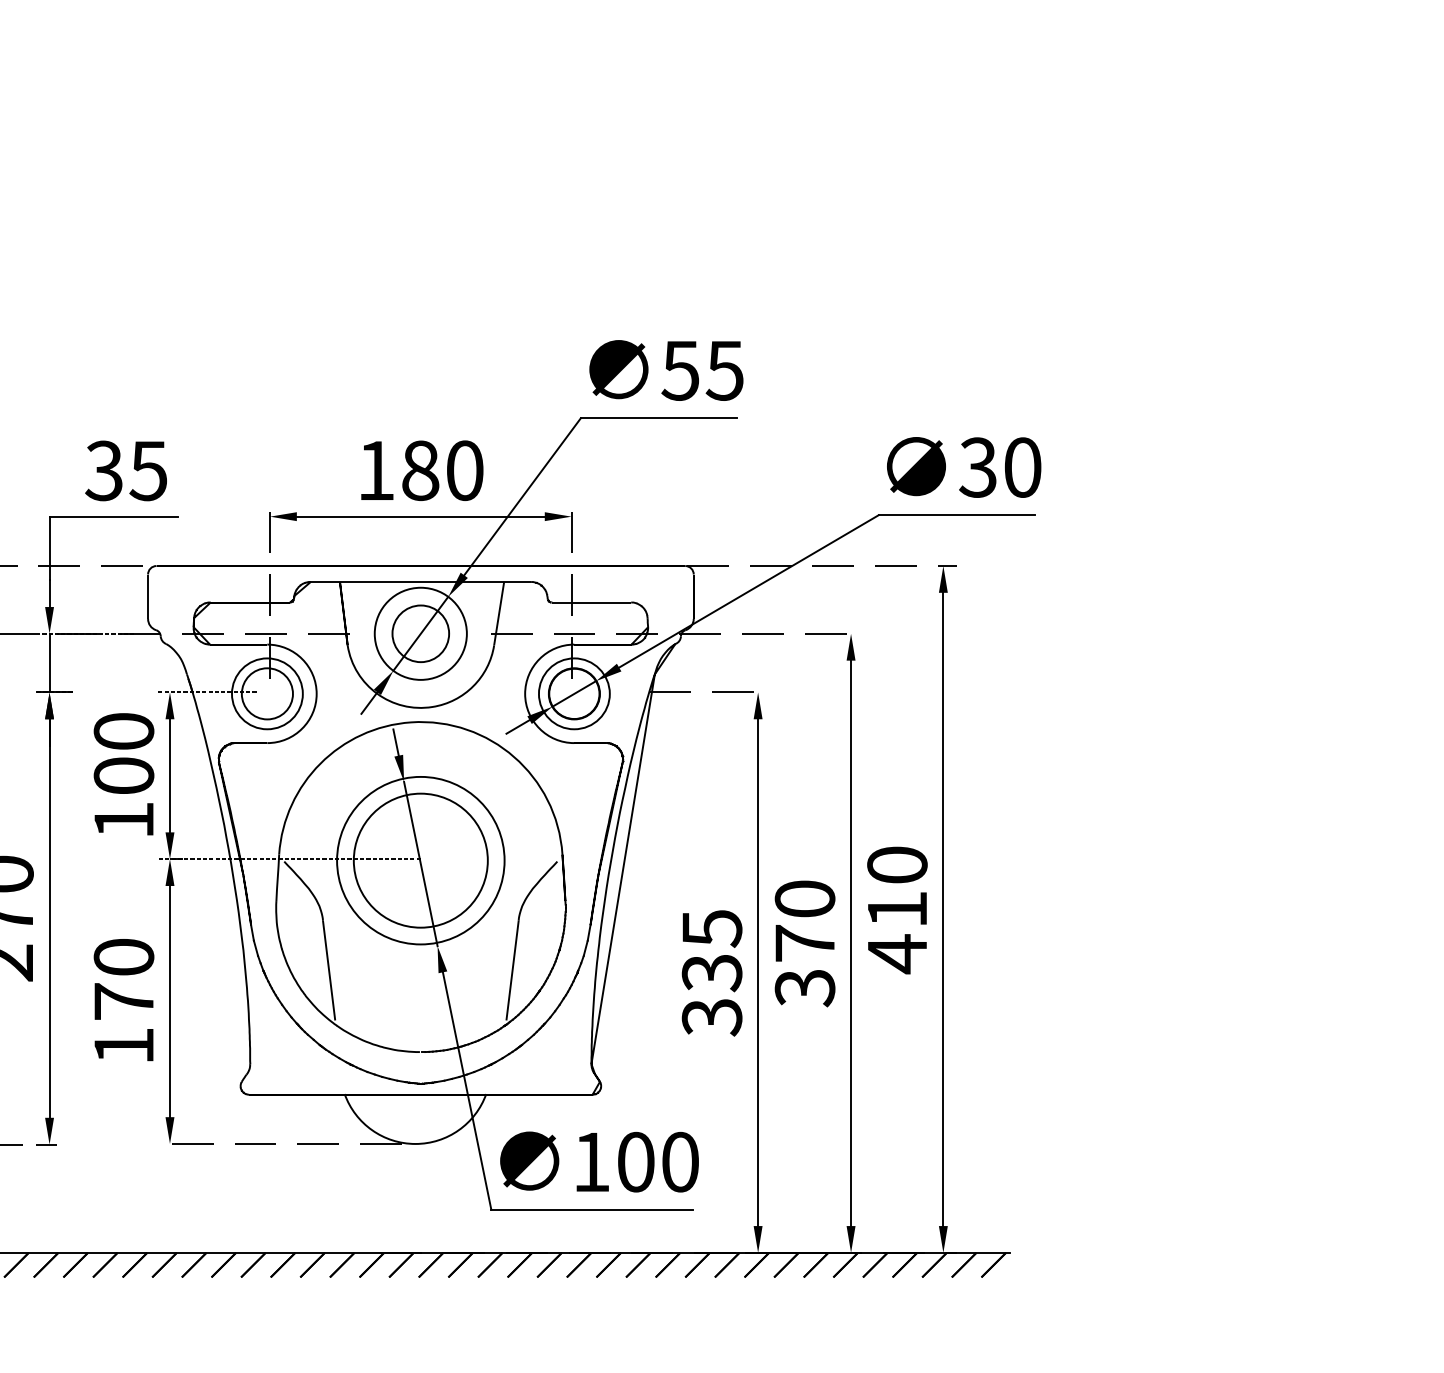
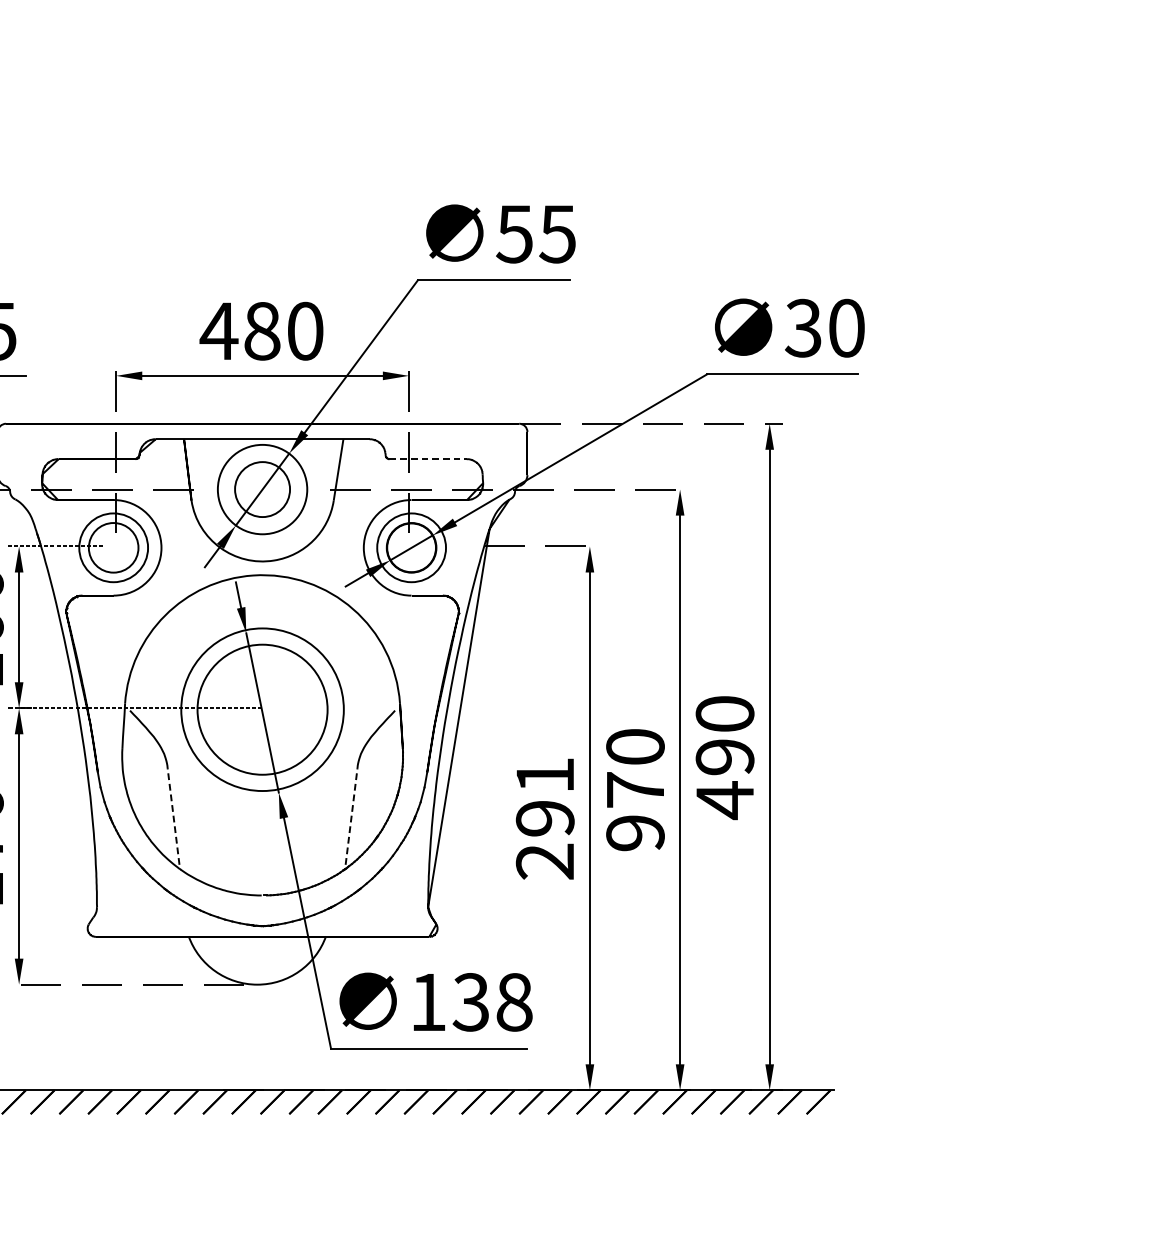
text: (375, 470) -> (218, 331), 180 -> 480
line: (591, 602) -> (428, 459), solid -> dashed
text: (897, 909) -> (725, 757), 410 -> 490
line: (329, 970) -> (173, 816), solid -> dashed
line: (512, 970) -> (351, 816), solid -> dashed
text: (712, 973) -> (545, 819), 335 -> 291
text: (805, 988) -> (635, 833), 370 -> 970
text: (657, 1161) -> (492, 1001), 100 -> 138

